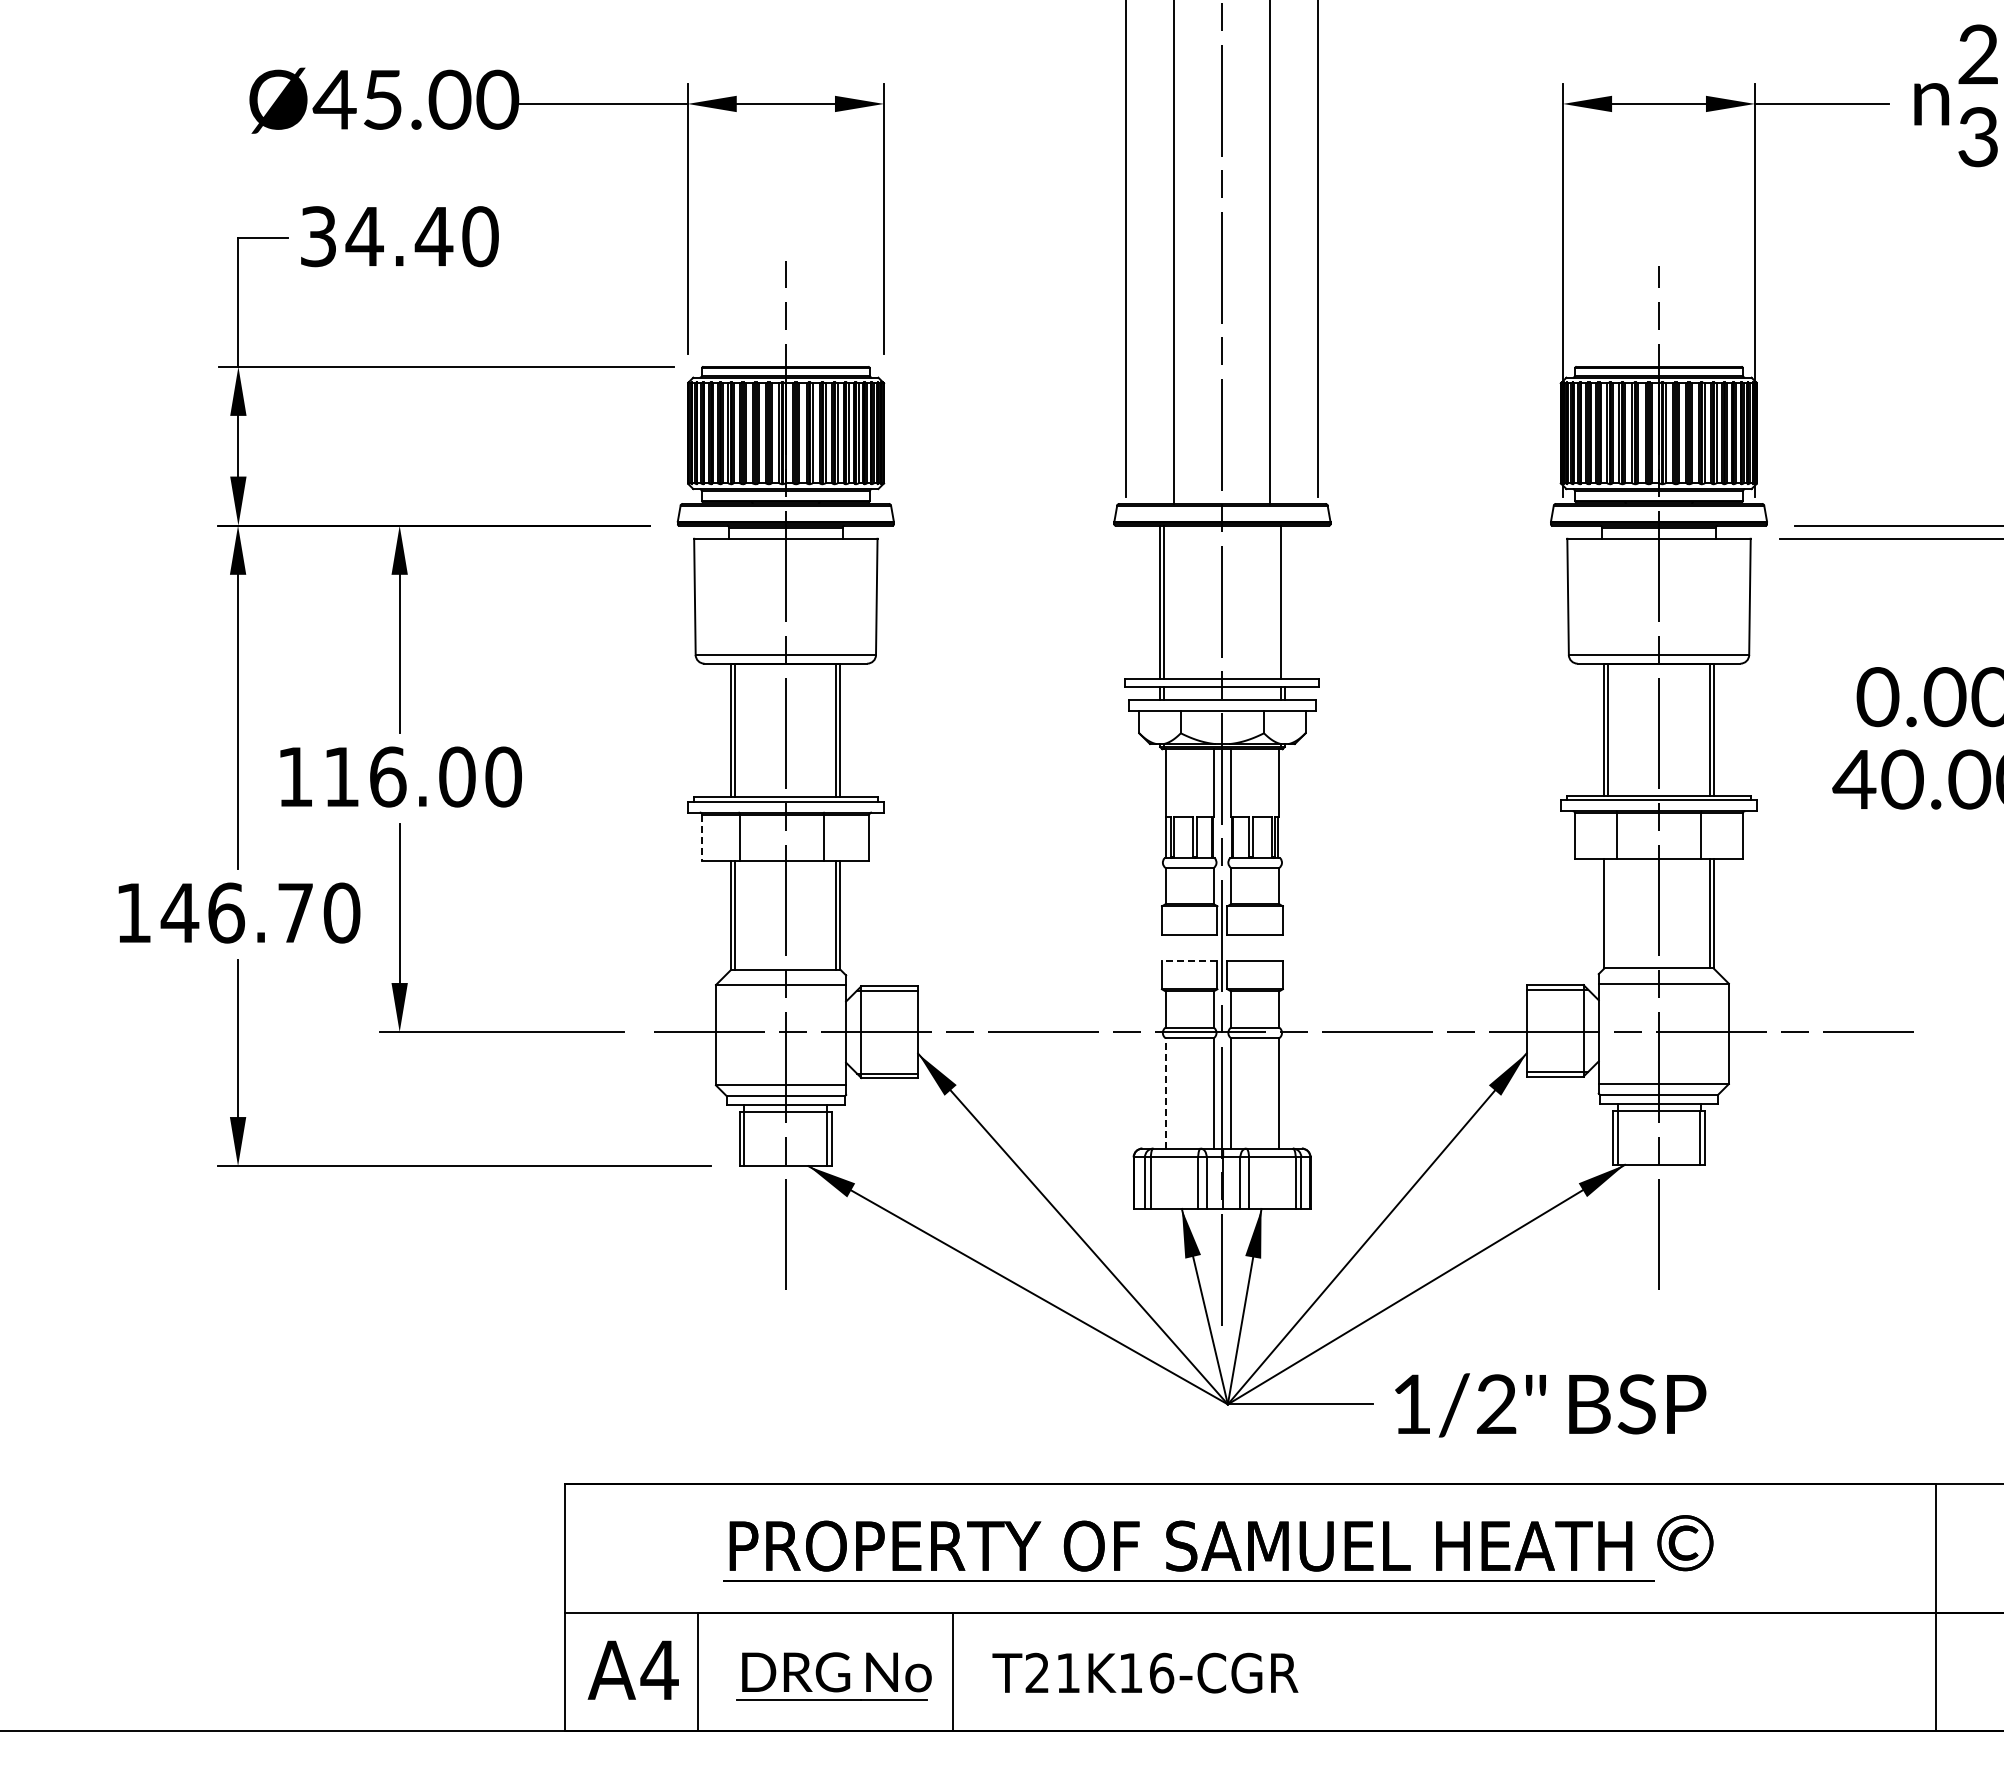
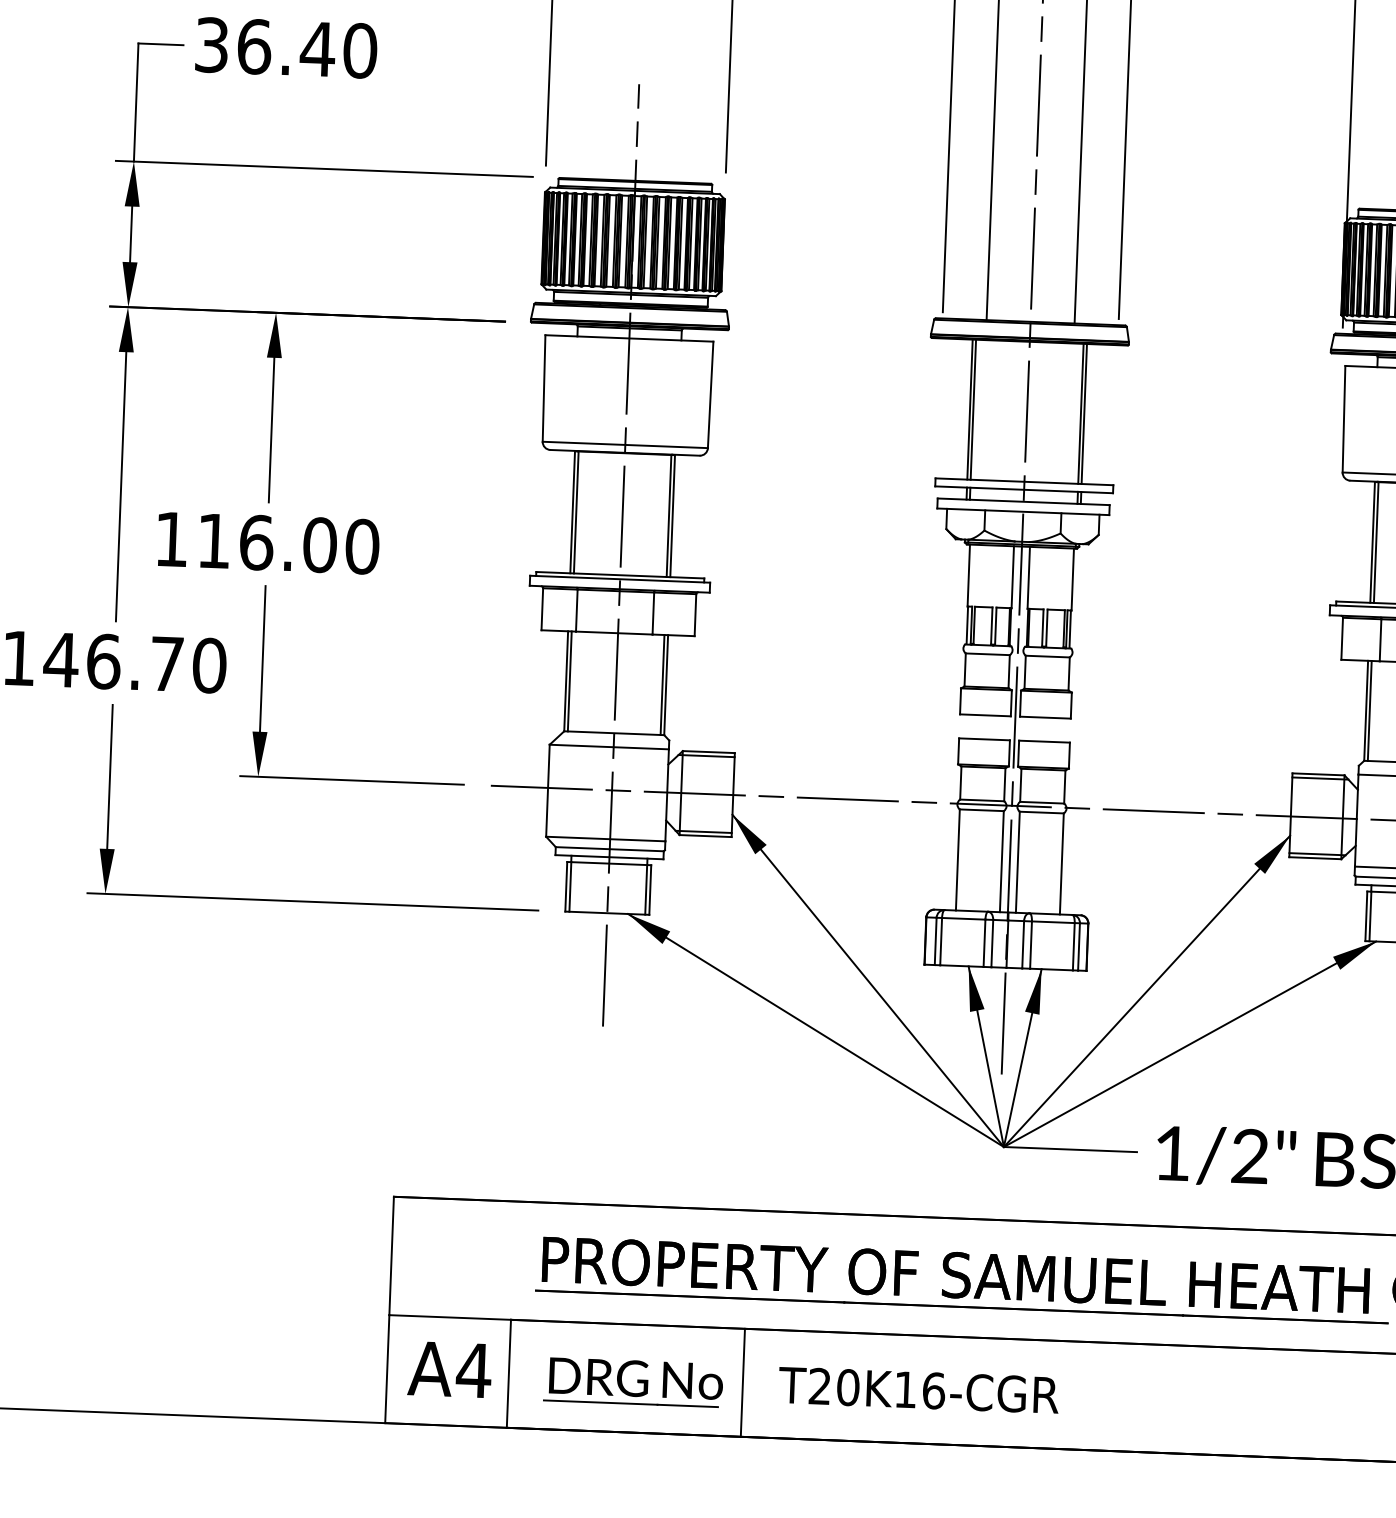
text: (364, 236) -> (254, 46), 34.40 -> 36.40
line: (1284, 601) -> (1084, 413), added
line: (702, 837) -> (542, 609), dashed -> solid
line: (1608, 913) -> (1369, 710), added
line: (1189, 960) -> (984, 738), dashed -> solid
line: (1165, 1092) -> (957, 859), dashed -> solid
text: (1068, 1672) -> (848, 1387), T21K16-CGR -> T20K16-CGR

